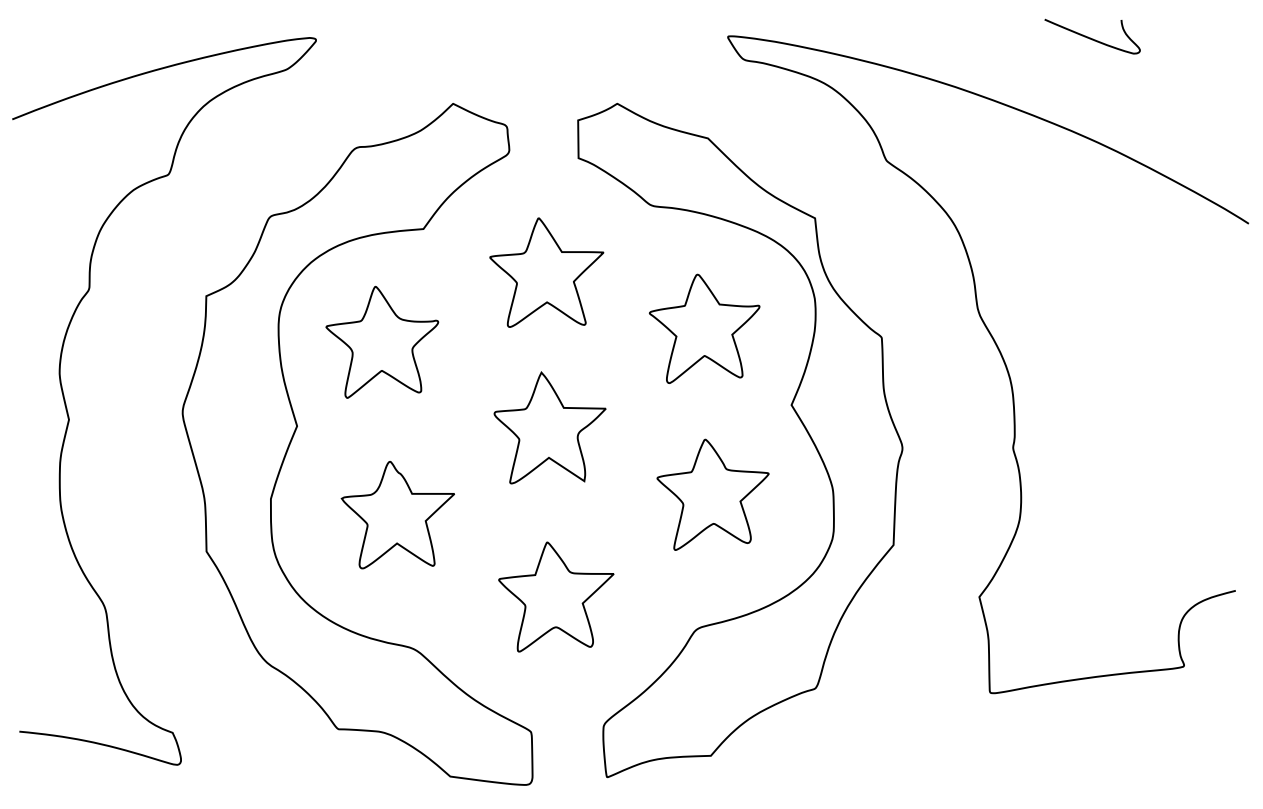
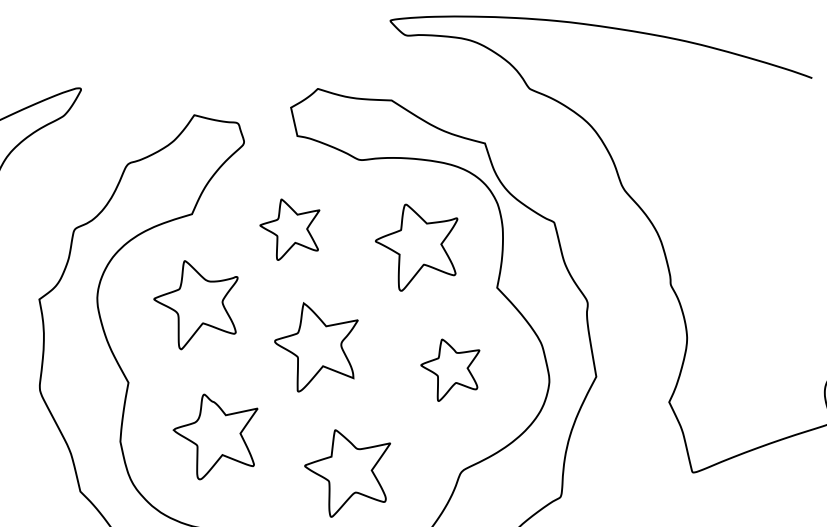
part: (546, 272) -> (291, 227), size x0.7
part: (382, 341) -> (198, 301), moved
part: (712, 494) -> (451, 367), size x0.7

